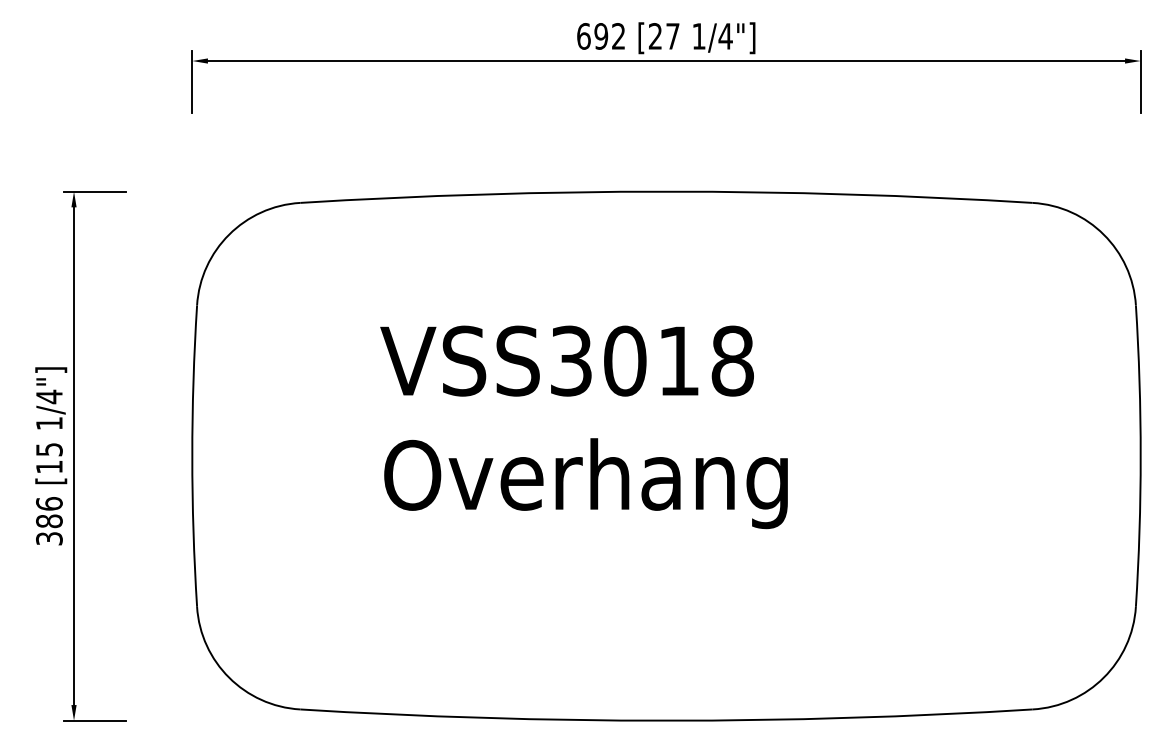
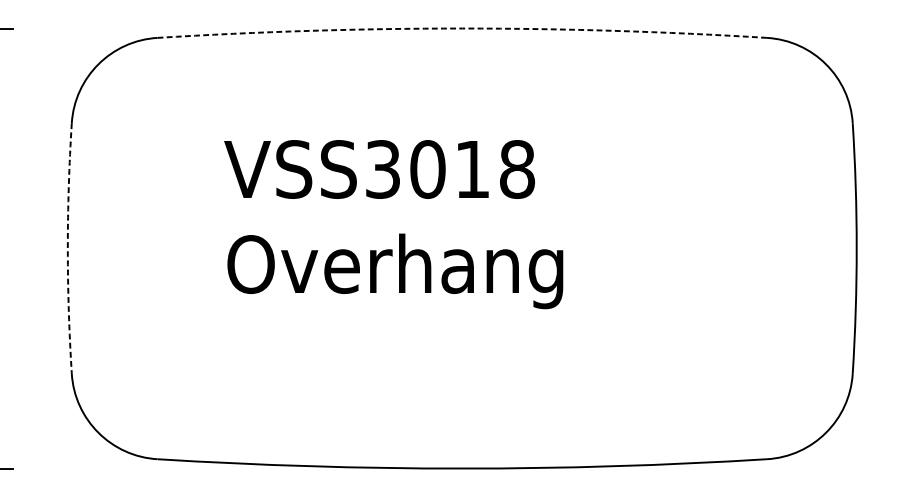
arc: (666, 191) -> (462, 28), solid -> dashed
arc: (192, 456) -> (67, 248), solid -> dashed

